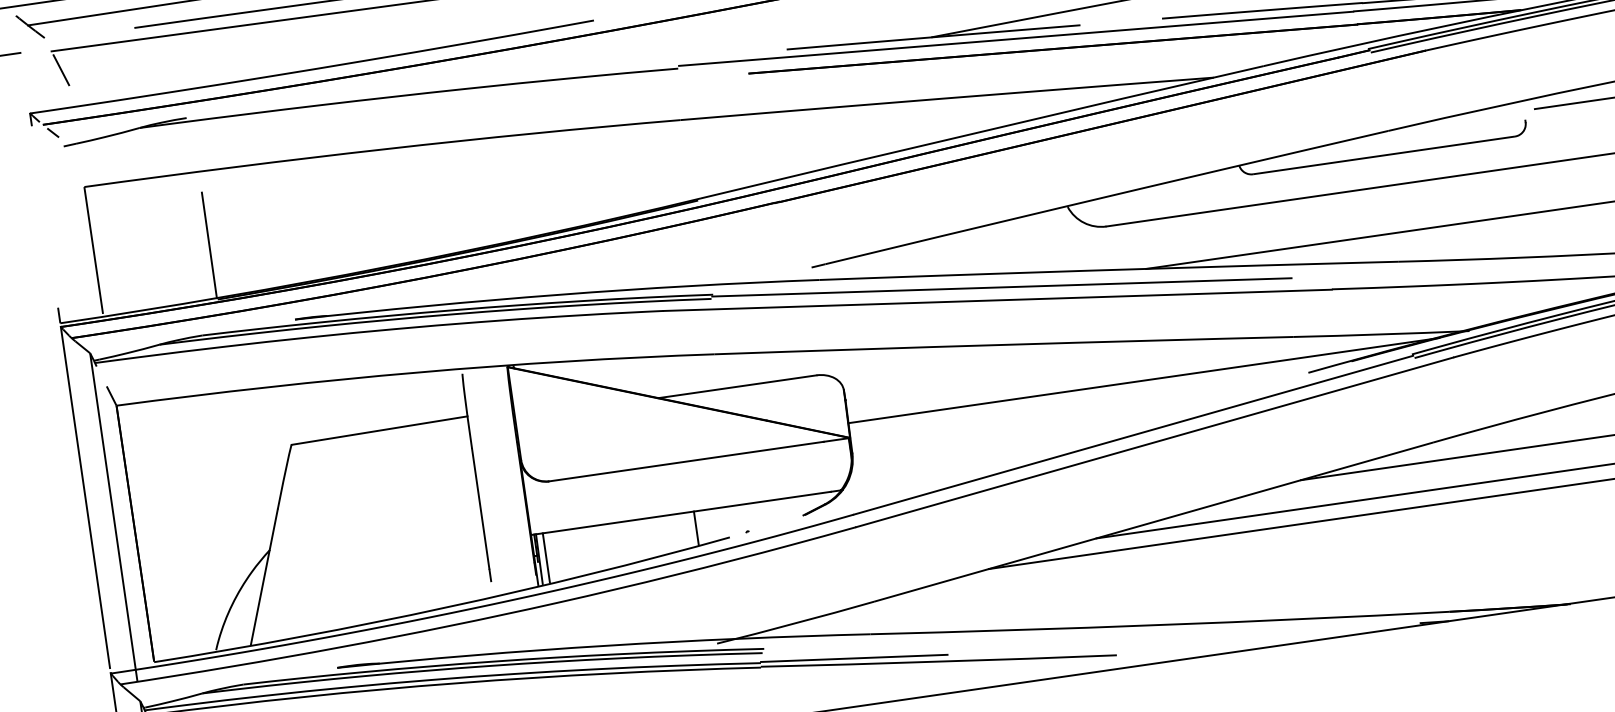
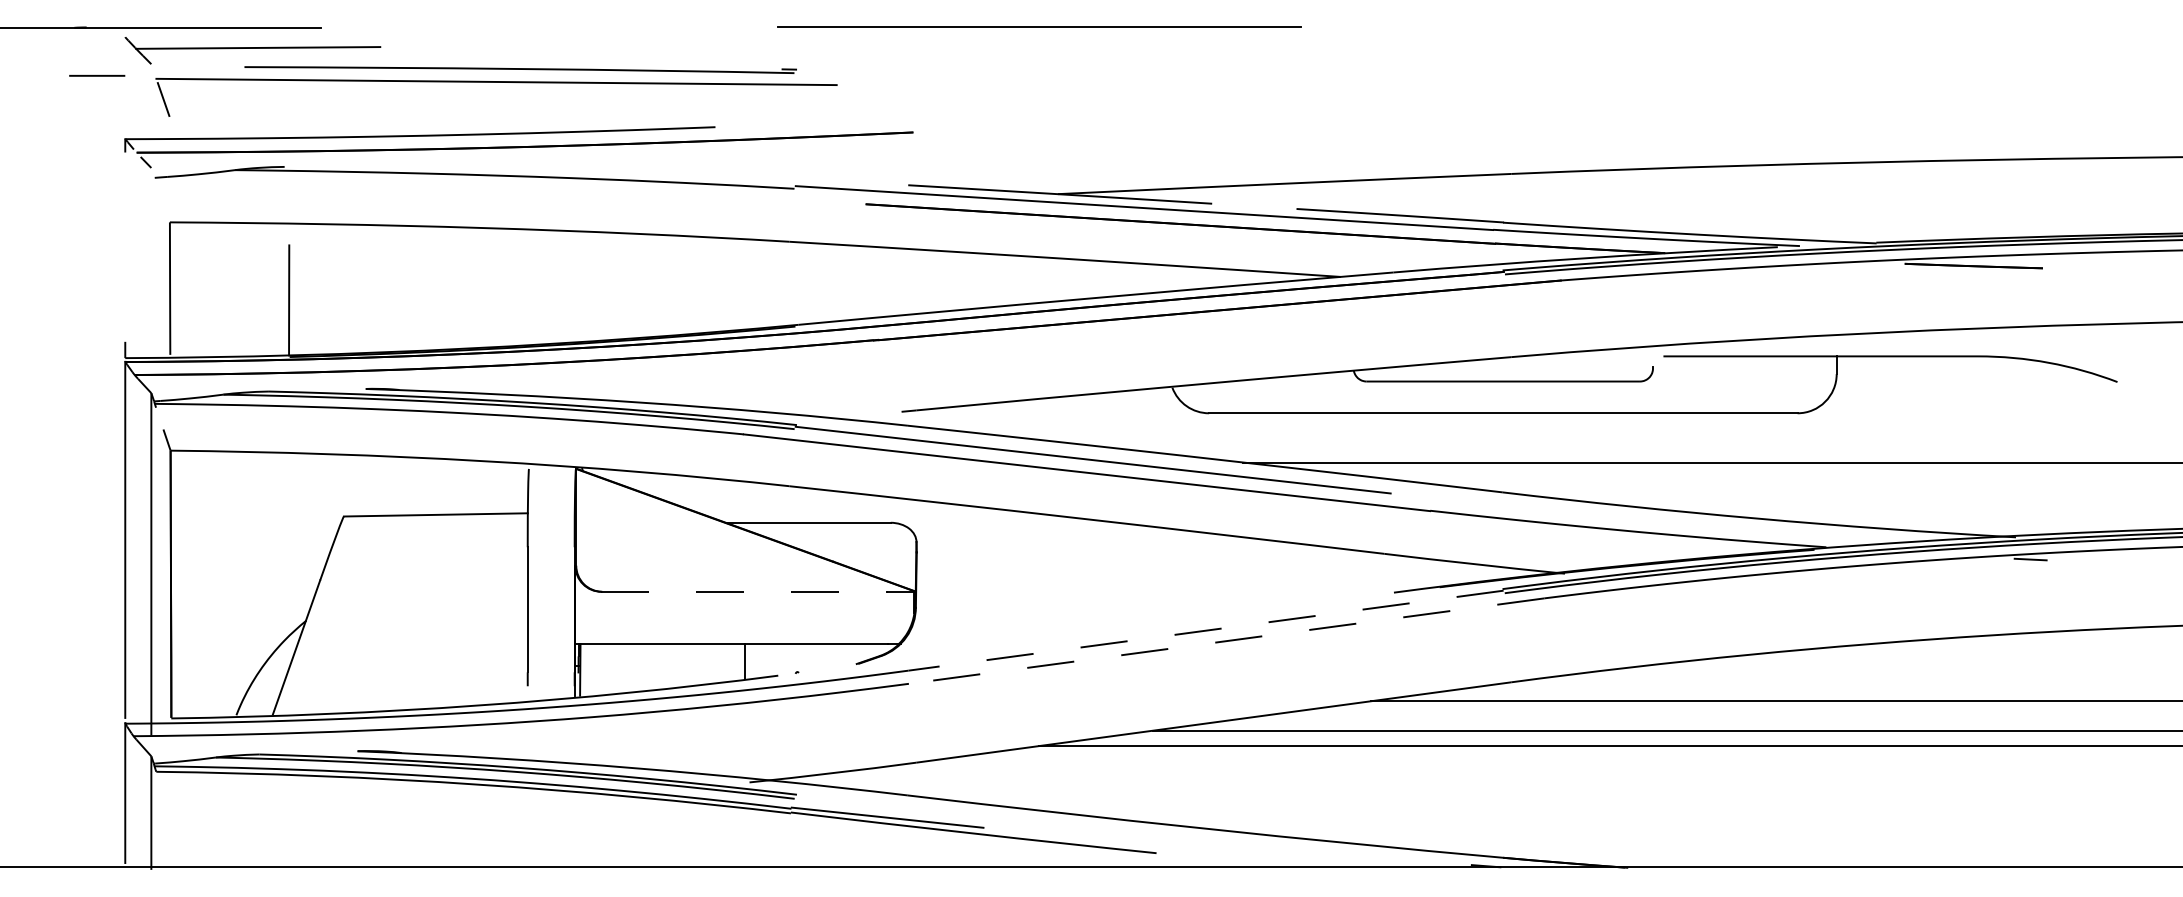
line: (1143, 380) -> (1224, 576), removed
line: (1133, 435) -> (1205, 630), solid -> dashed
line: (1154, 442) -> (1226, 641), solid -> dashed
line: (686, 461) -> (745, 591), solid -> dashed
line: (546, 556) -> (587, 668), removed

